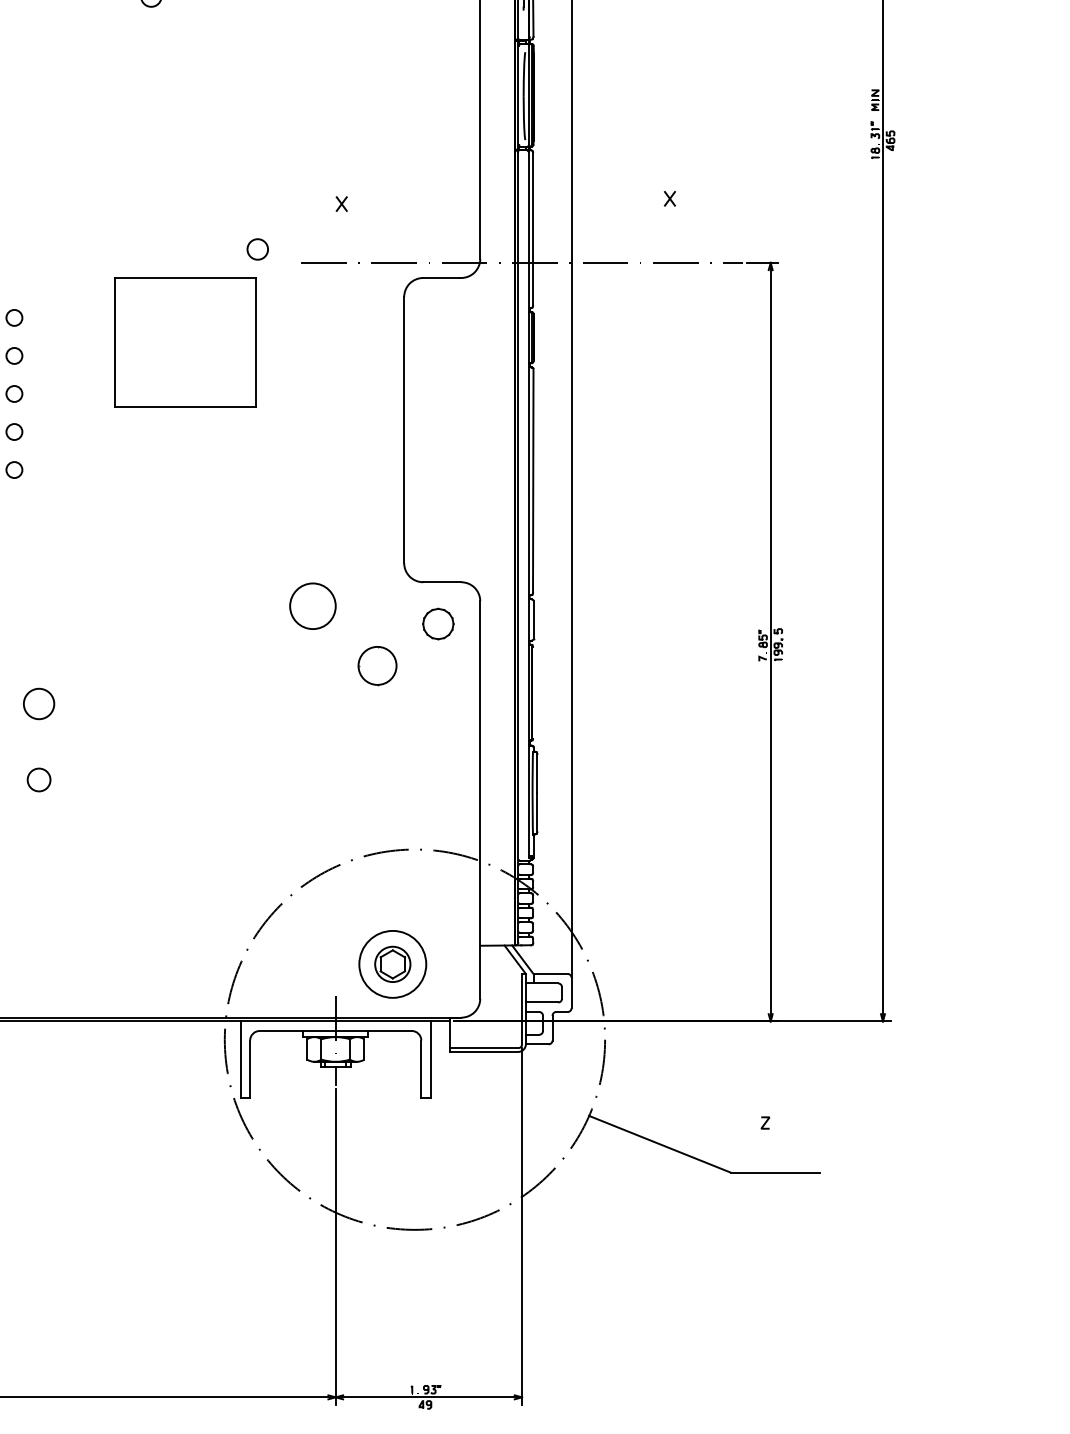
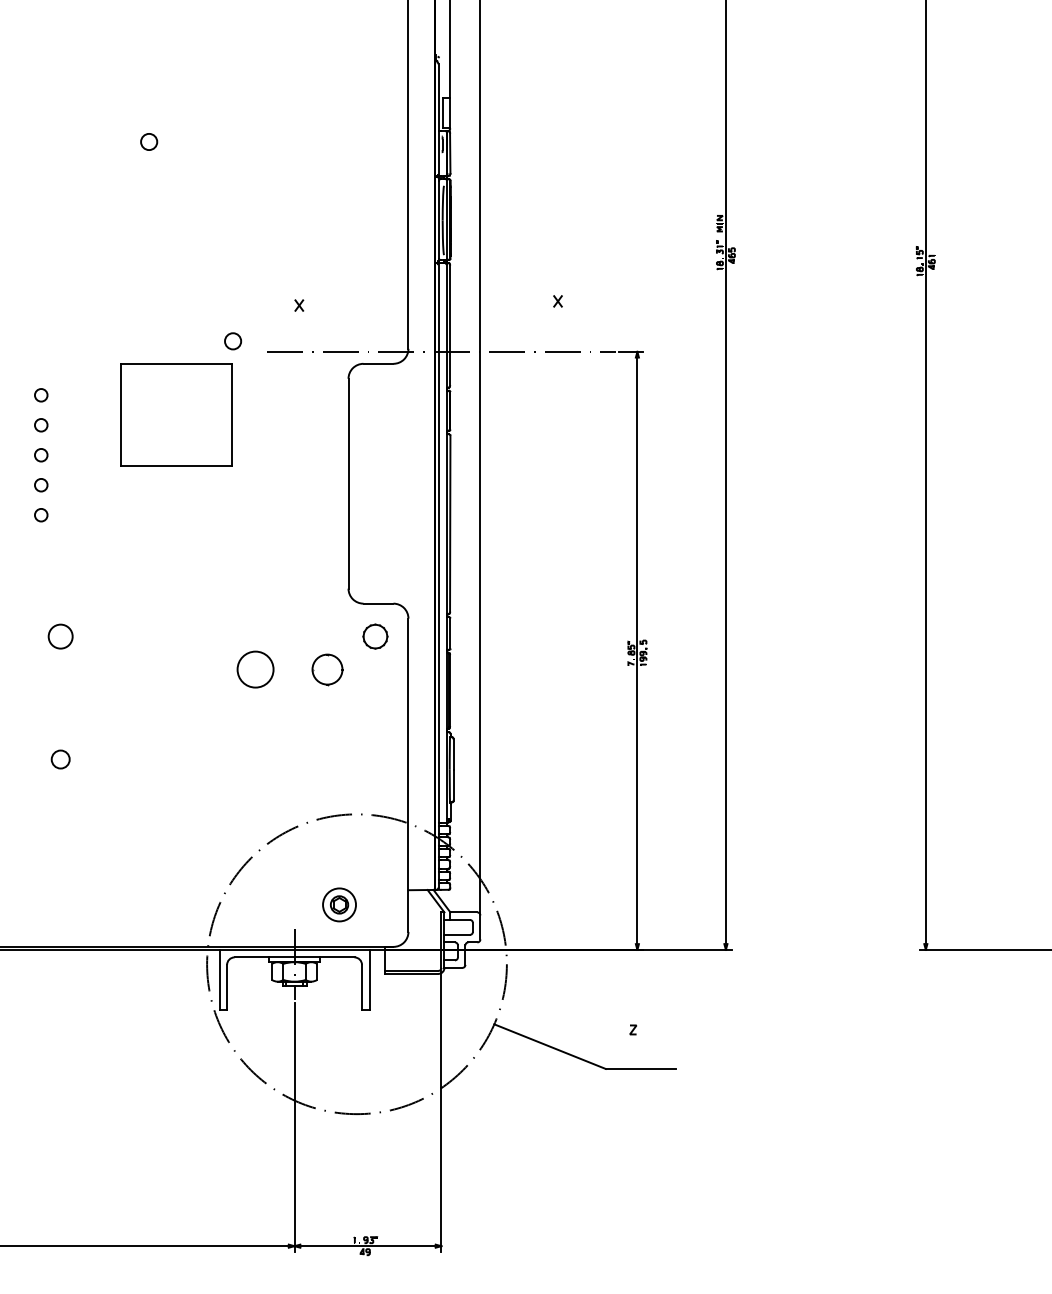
circle: (312, 606) -> (255, 669), moved
circle: (38, 703) -> (60, 636), moved
part: (392, 963) -> (339, 904), size x0.62

